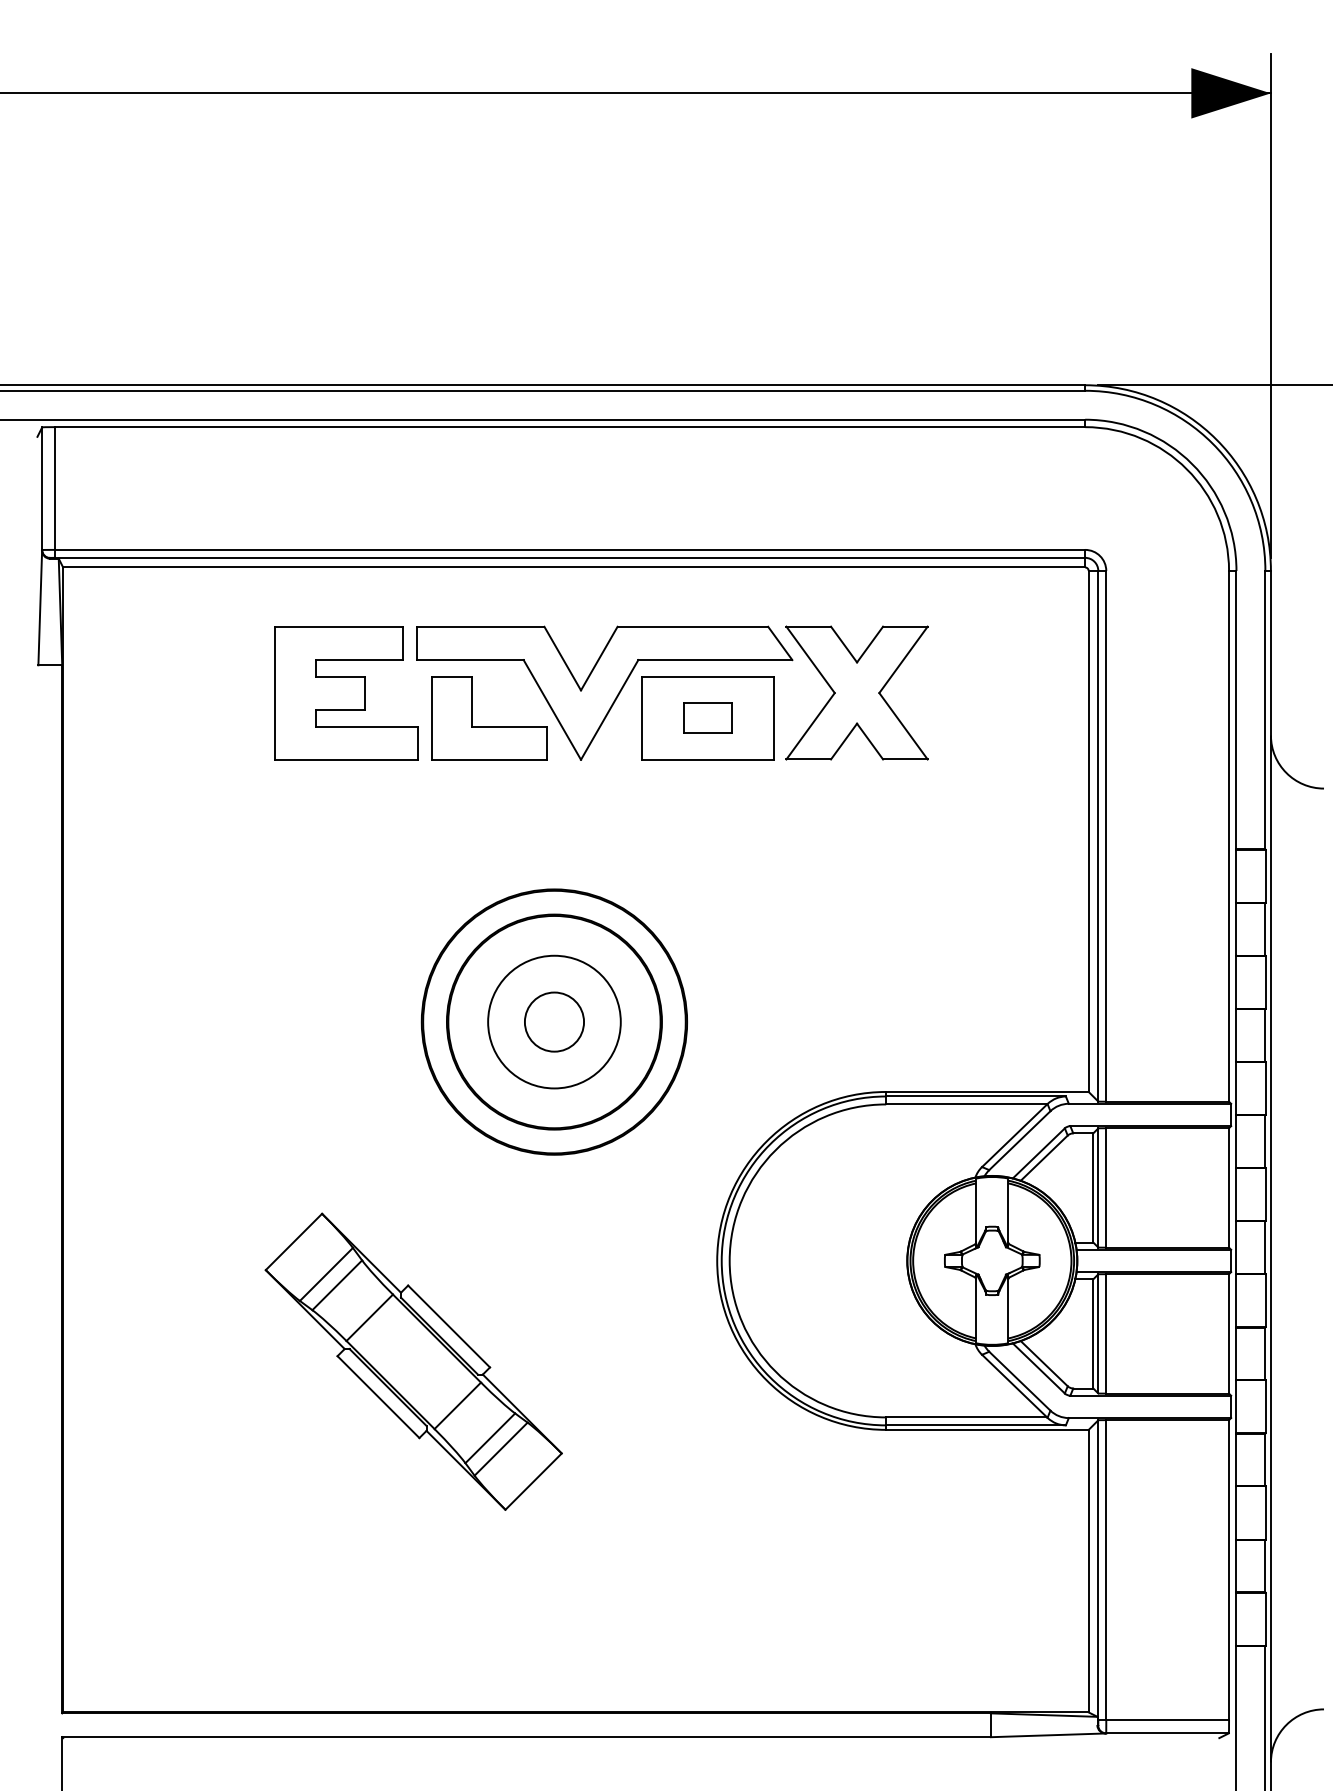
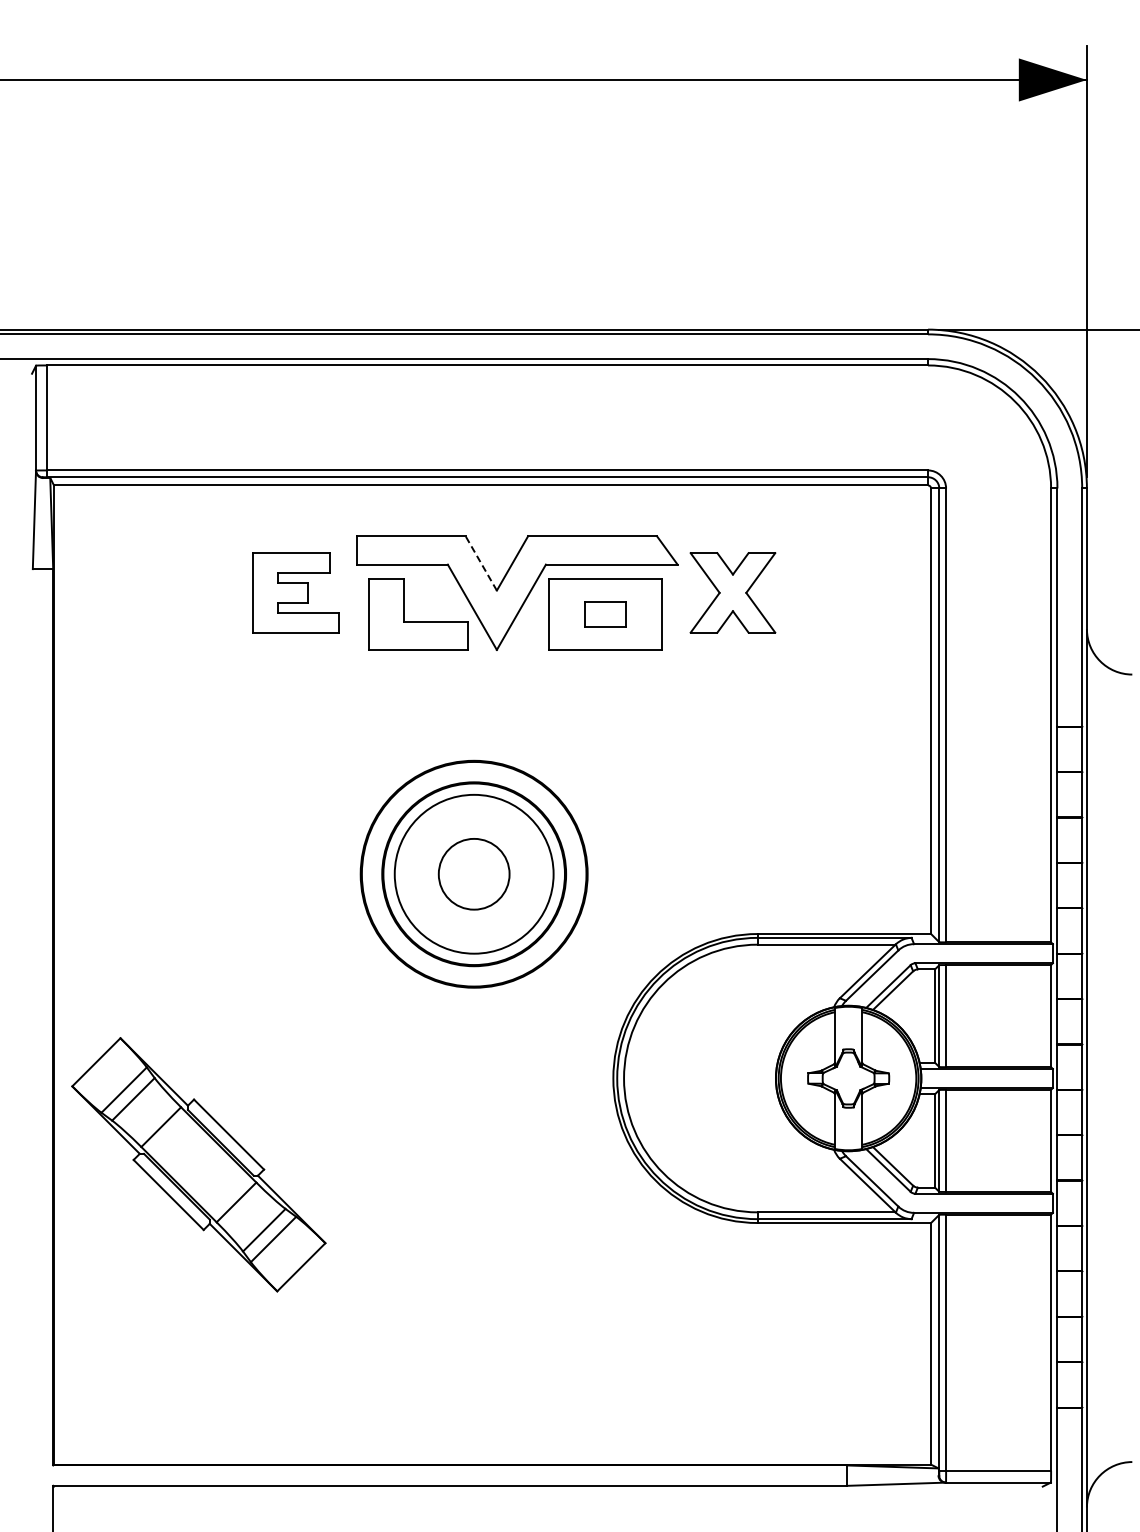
line: (563, 657) -> (481, 562), solid -> dashed
part: (345, 692) -> (295, 592), size x0.7
part: (856, 692) -> (732, 592), size x0.7
circle: (553, 1022) -> (473, 874), size x1.4
circle: (553, 1022) -> (473, 874), size x1.4
part: (413, 1361) -> (198, 1164), moved

